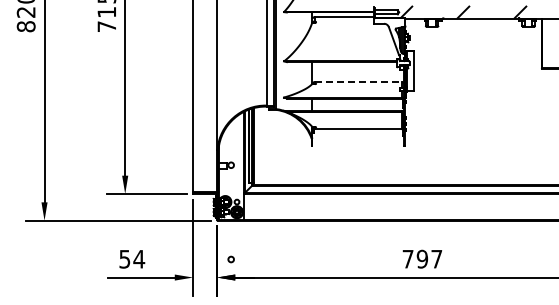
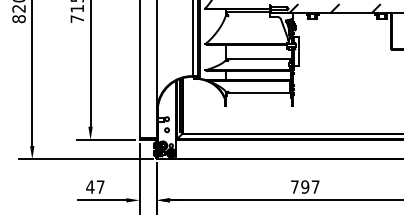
line: (358, 82) -> (259, 59), dashed -> solid
text: (131, 259) -> (95, 187), 54 -> 47
circle: (230, 259) -> (166, 130), moved

